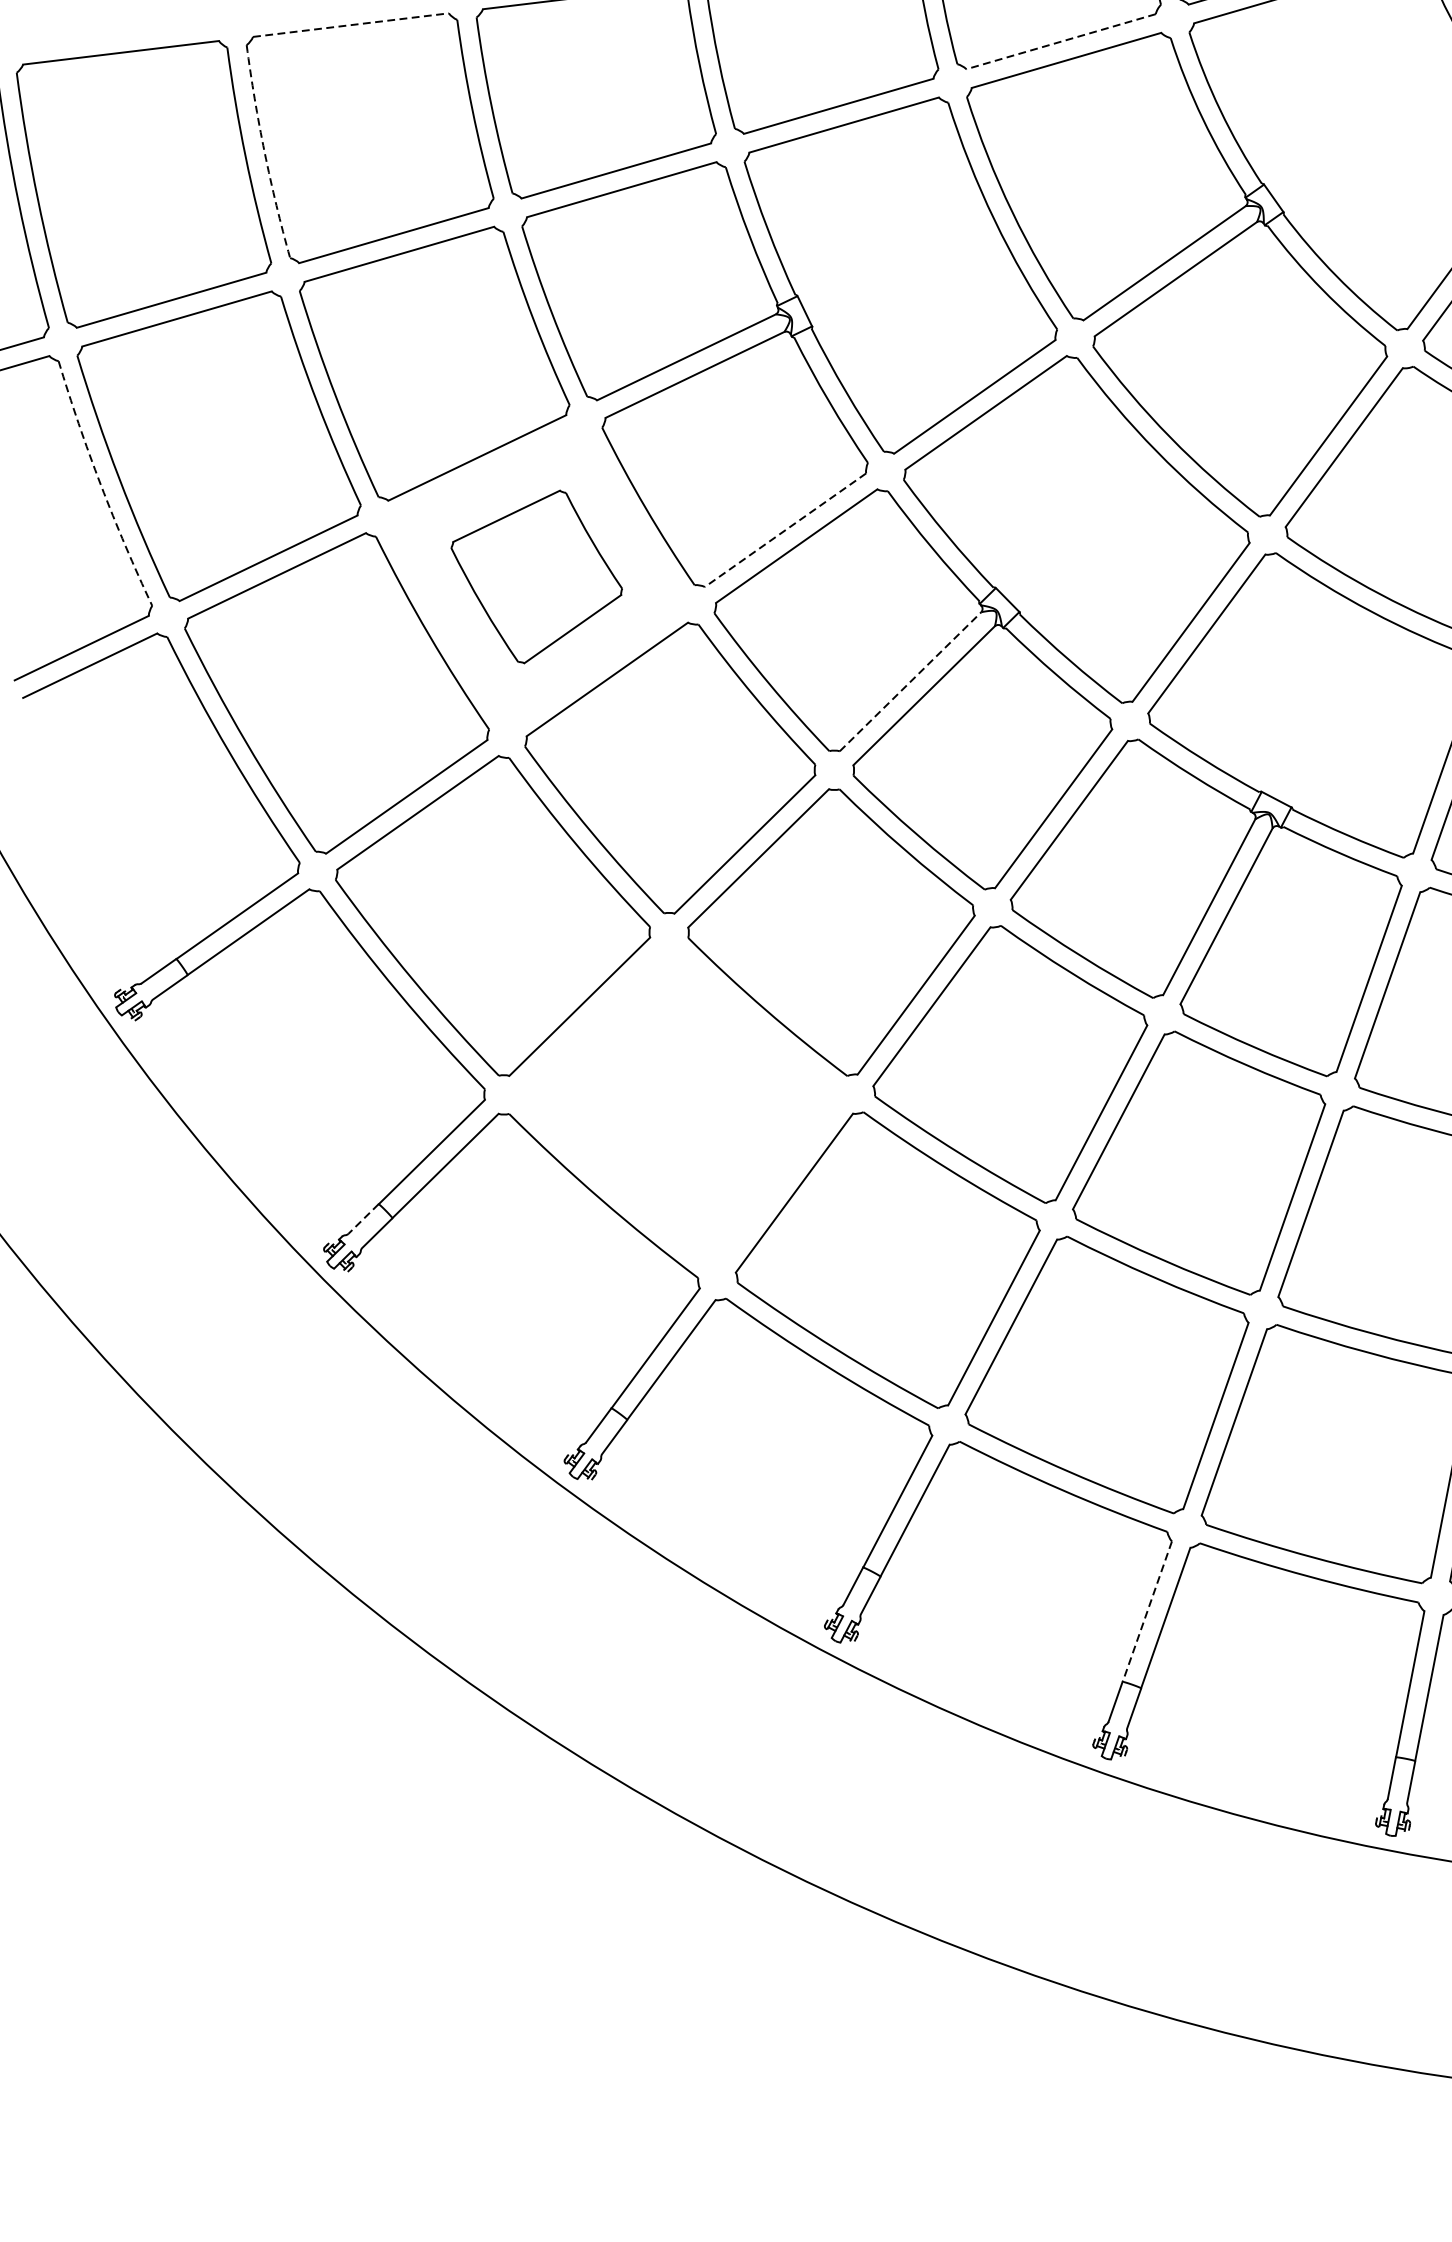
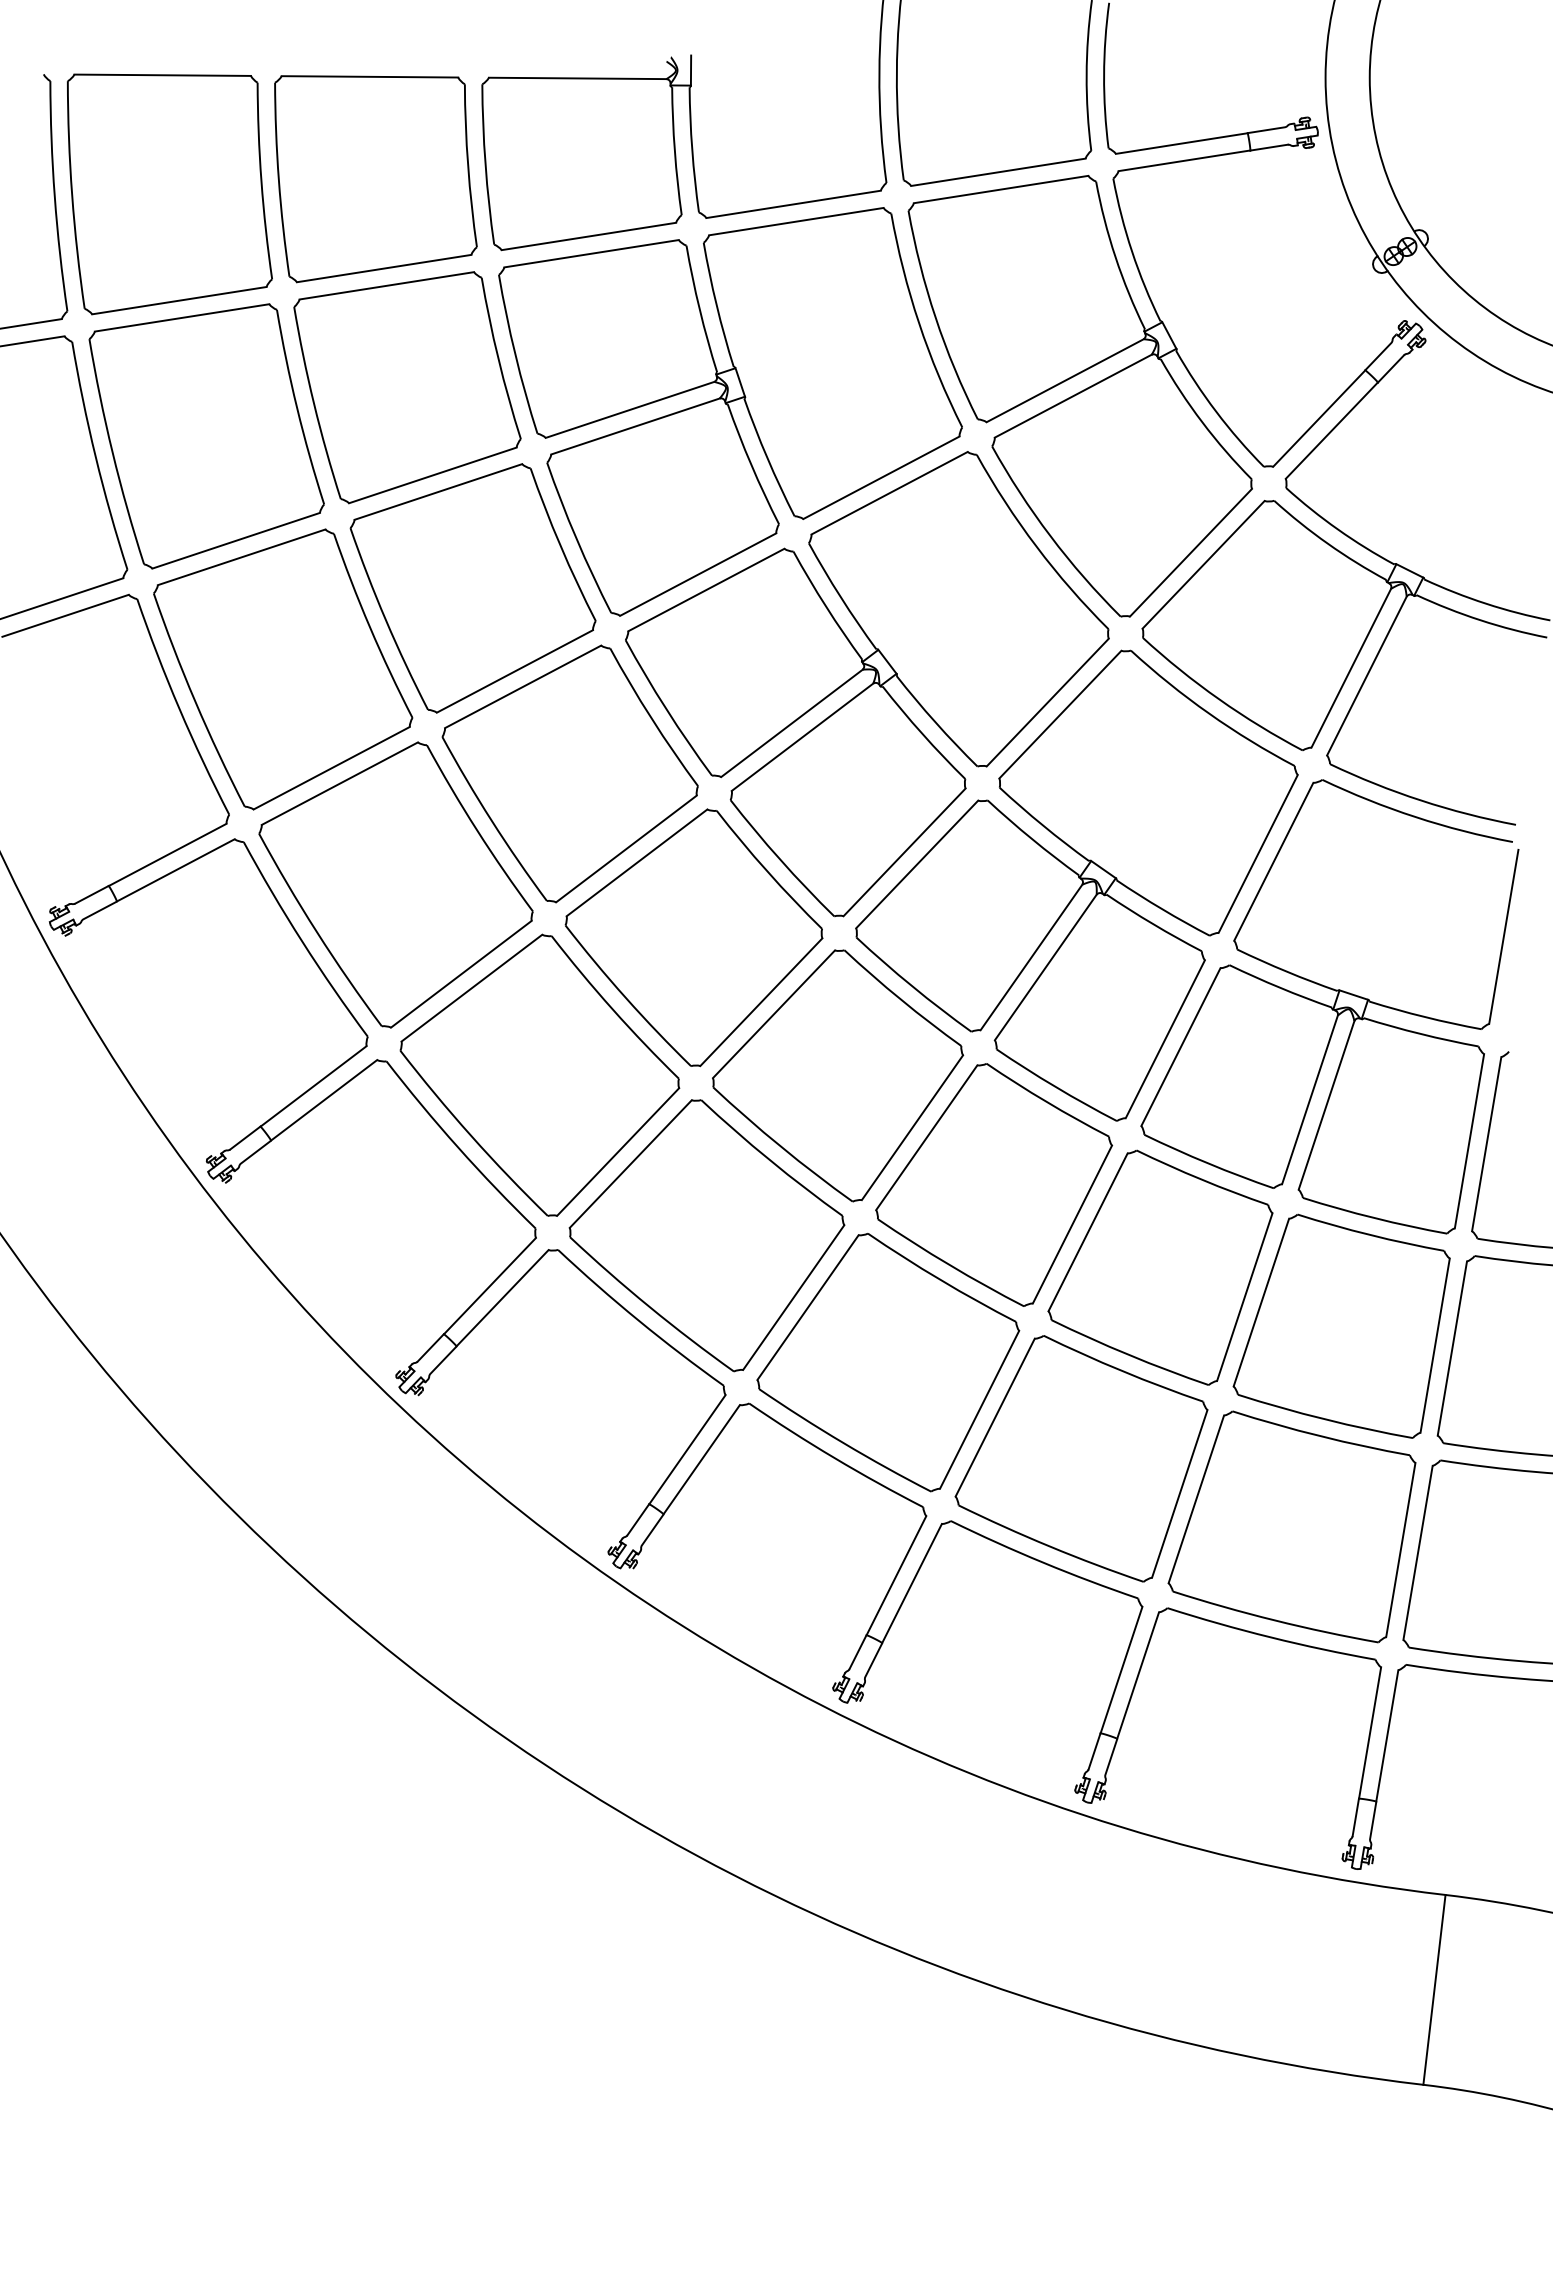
line: (351, 24) -> (370, 76), dashed -> solid
line: (1060, 42) -> (997, 172), dashed -> solid
arc: (264, 151) -> (278, 179), dashed -> solid
arc: (100, 484) -> (95, 456), dashed -> solid
line: (784, 530) -> (697, 574), dashed -> solid
part: (537, 577) -> (472, 588), size x1.67
line: (910, 681) -> (791, 723), dashed -> solid
part: (680, 1106) -> (539, 1074), added
line: (363, 1219) -> (245, 1138), dashed -> solid
line: (1147, 1611) -> (896, 1575), dashed -> solid

